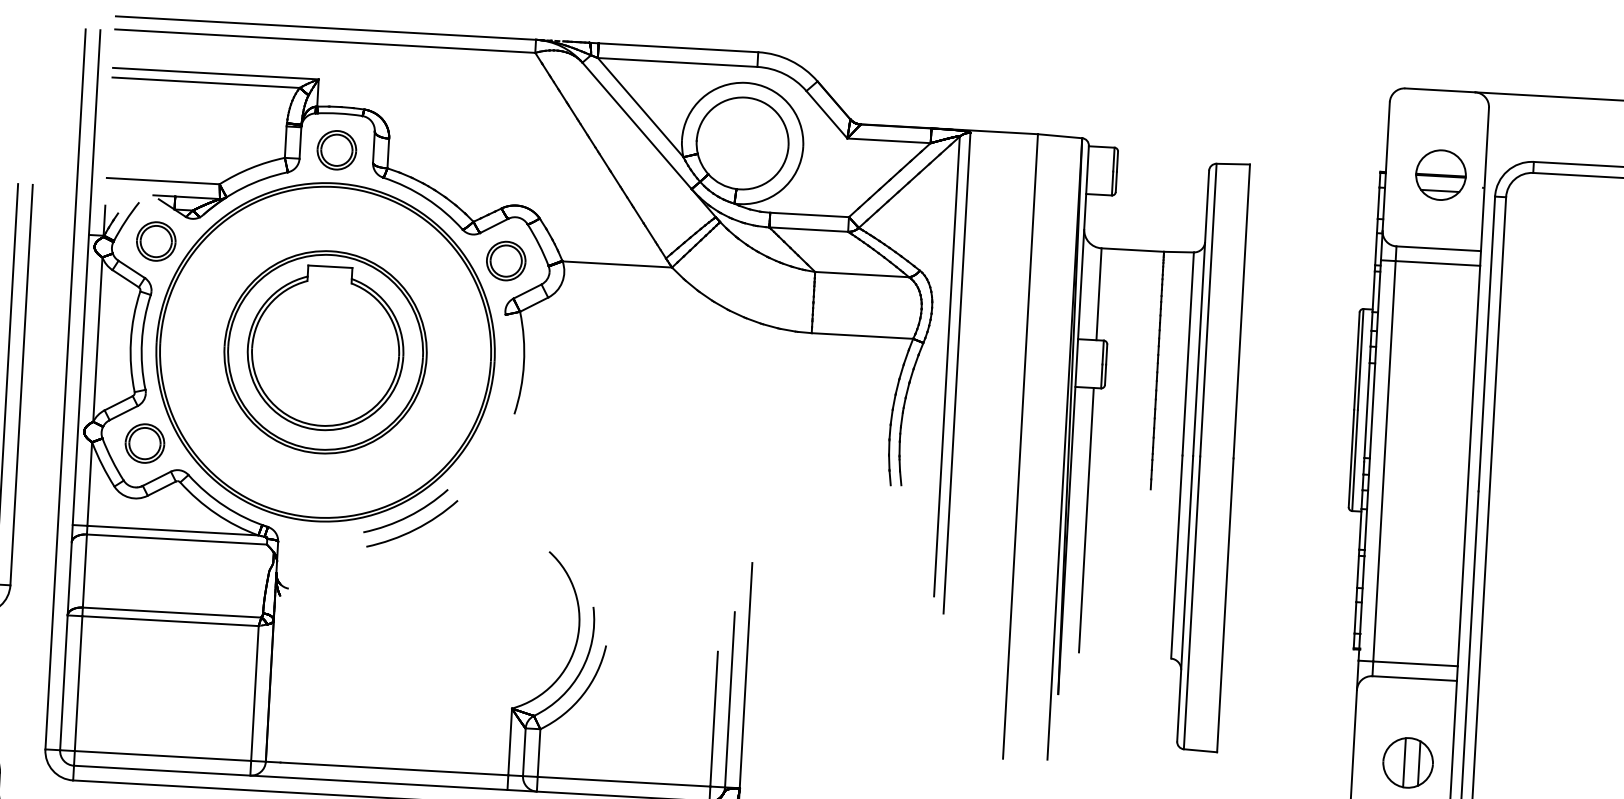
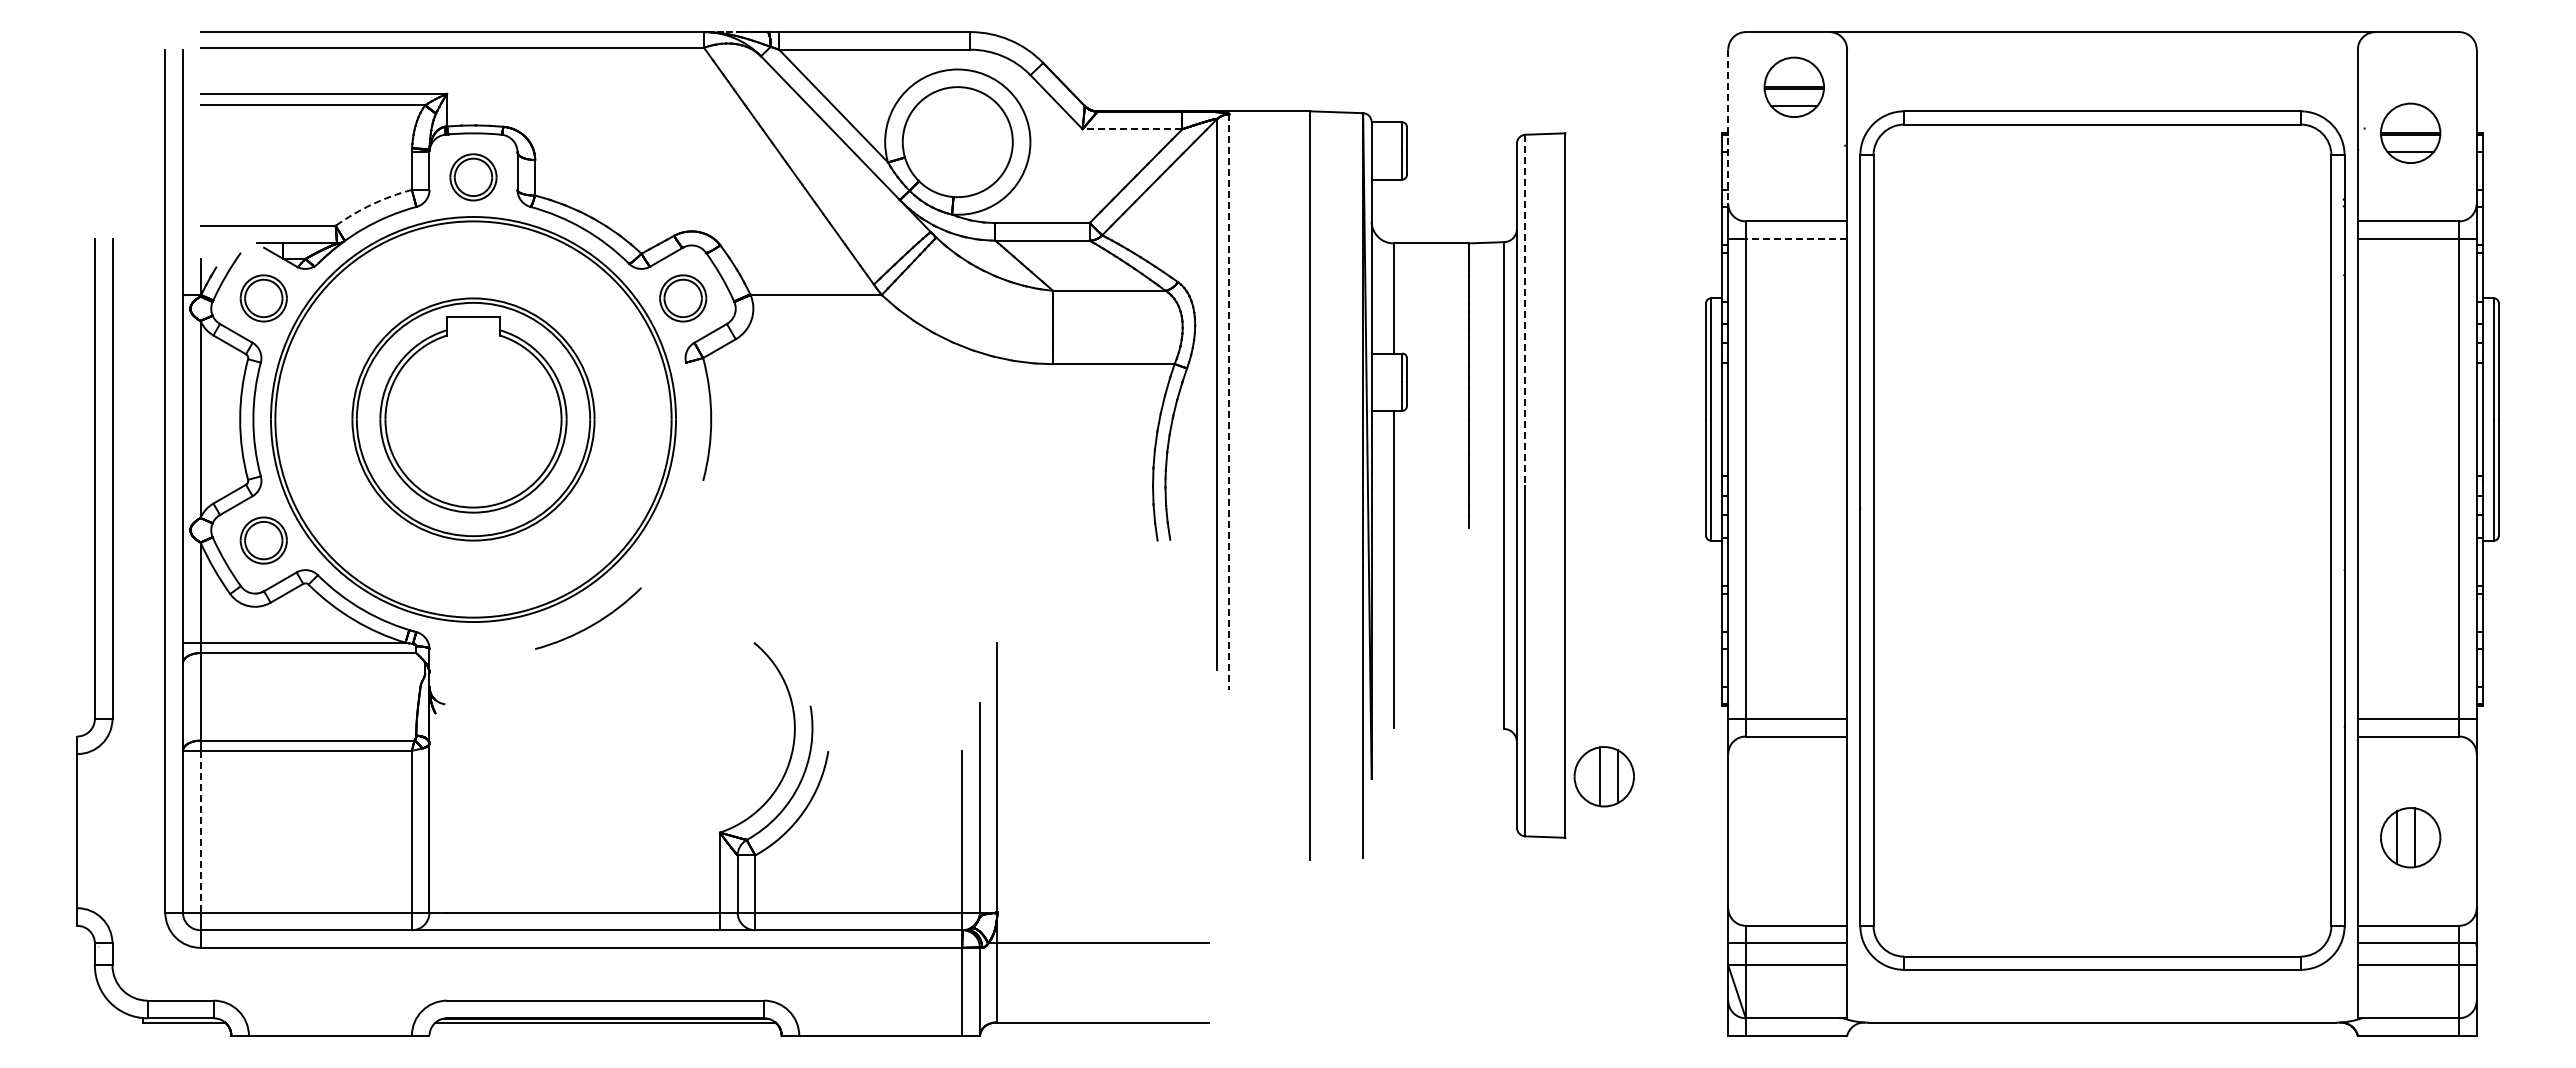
line: (888, 141) -> (1132, 129), solid -> dashed
line: (1386, 167) -> (1728, 127), solid -> dashed
arc: (251, 168) -> (372, 204), solid -> dashed
part: (1440, 174) -> (1793, 86), moved
line: (1437, 263) -> (1796, 239), solid -> dashed
line: (1208, 310) -> (1525, 310), solid -> dashed
line: (957, 373) -> (1229, 402), solid -> dashed
arc: (407, 515) -> (582, 609), removed
line: (78, 683) -> (200, 831), solid -> dashed
part: (1407, 762) -> (1603, 776), moved

